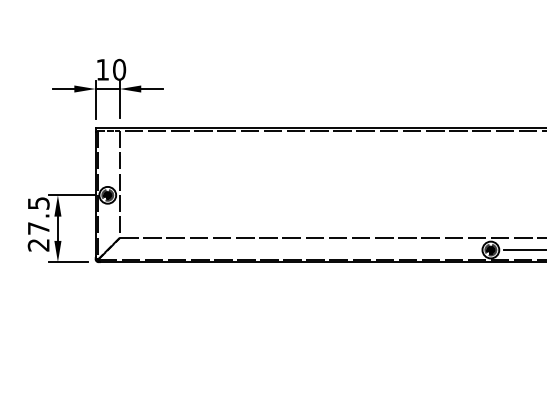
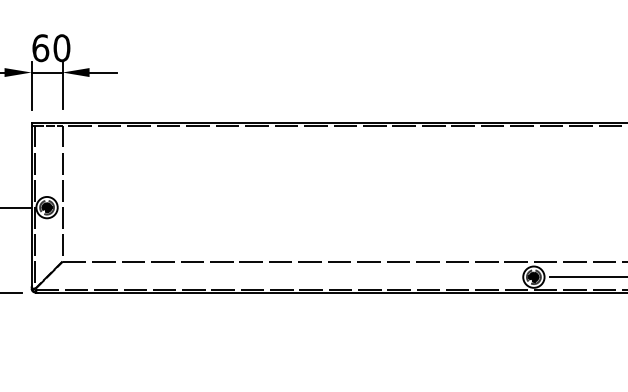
text: (102, 69) -> (40, 47), 10 -> 60

